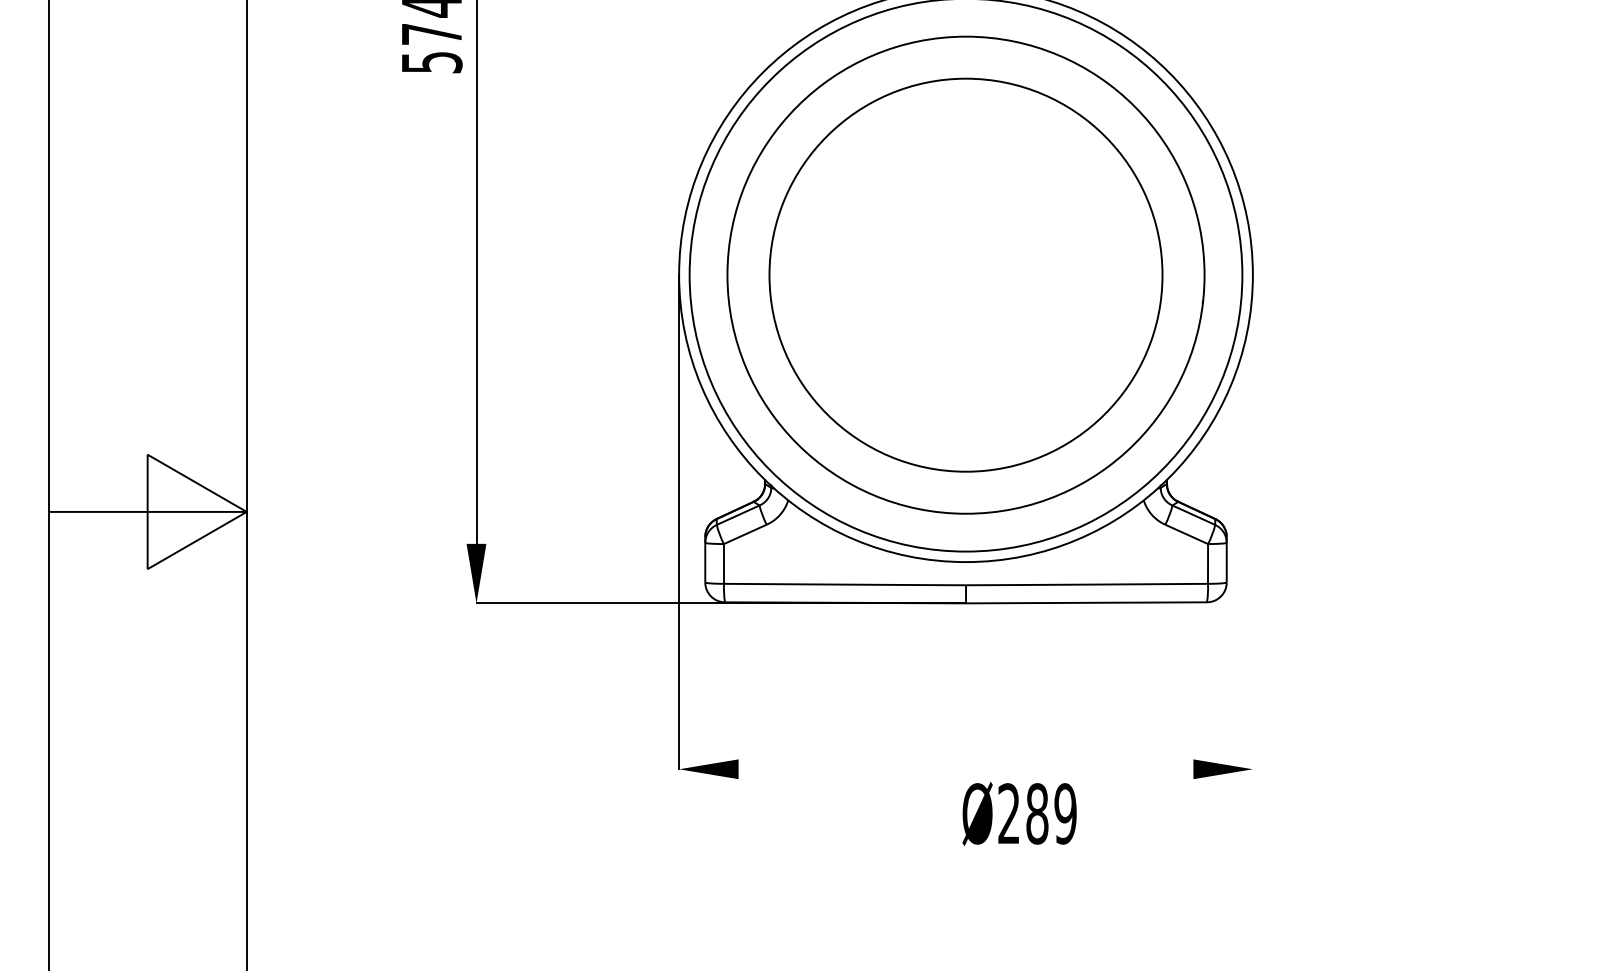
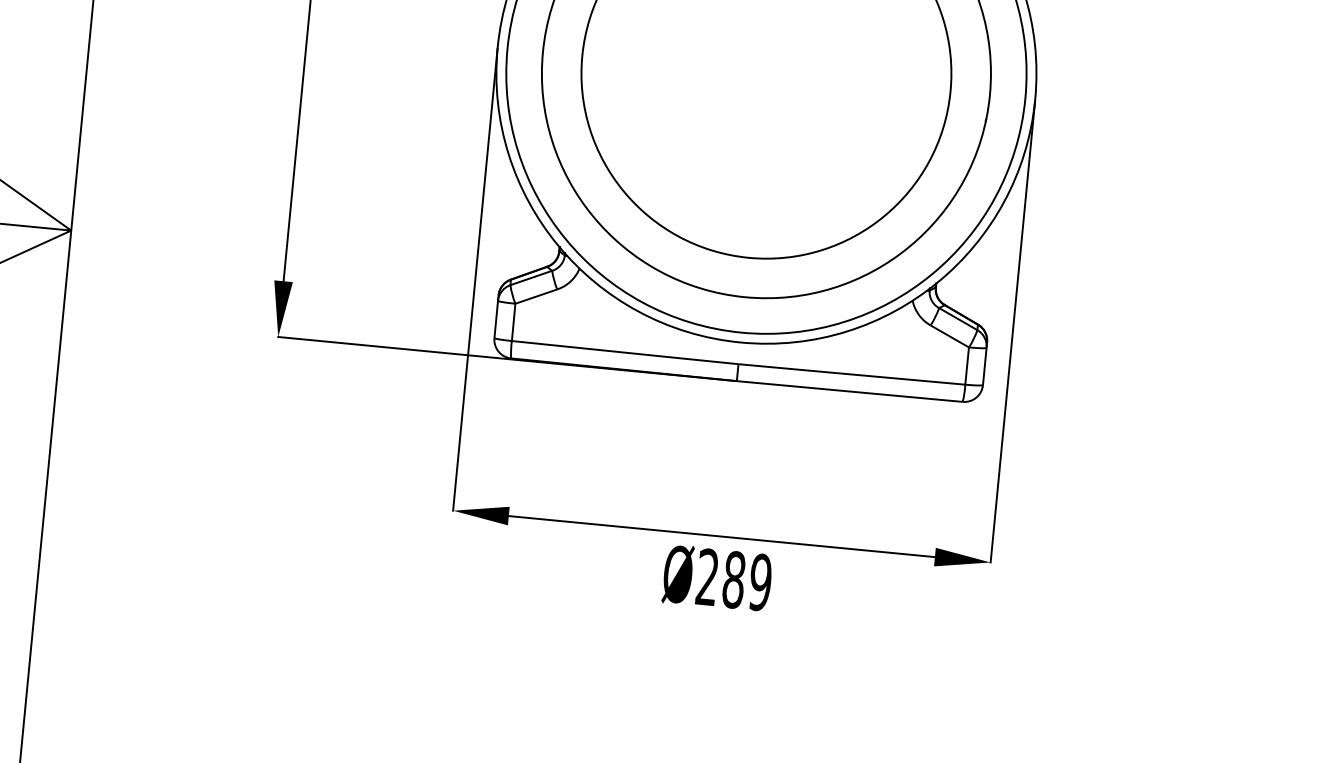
line: (1252, 522) -> (1012, 331), added
line: (965, 769) -> (721, 536), added
text: (1019, 813) -> (717, 577), moved

